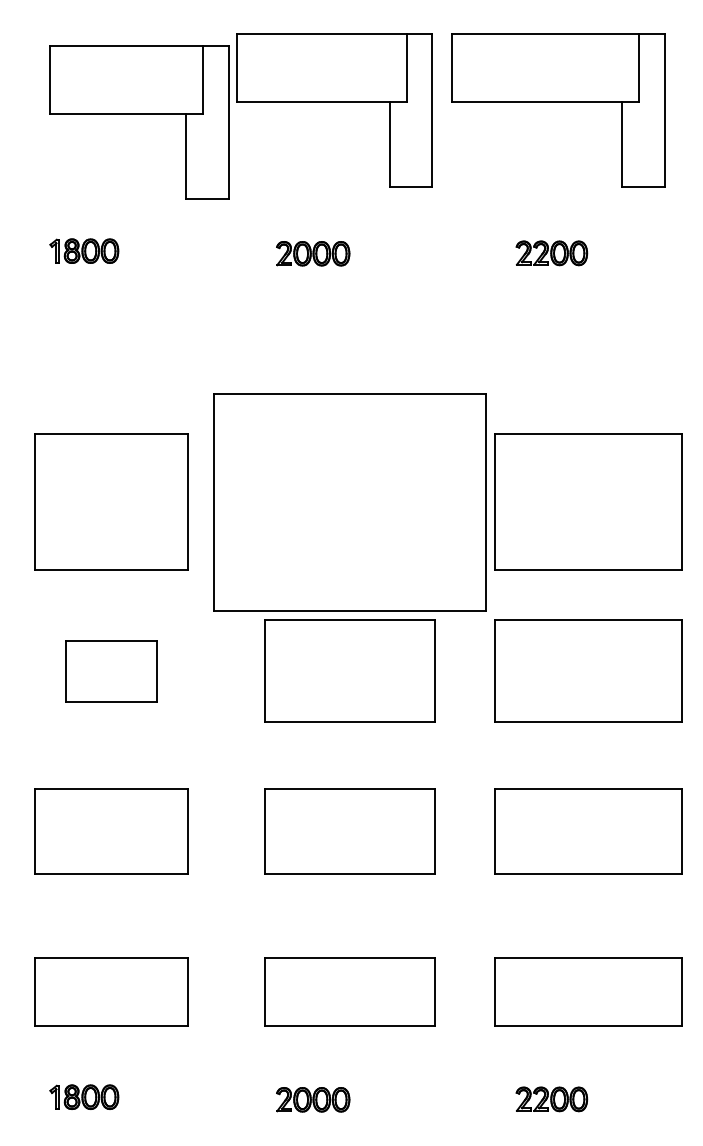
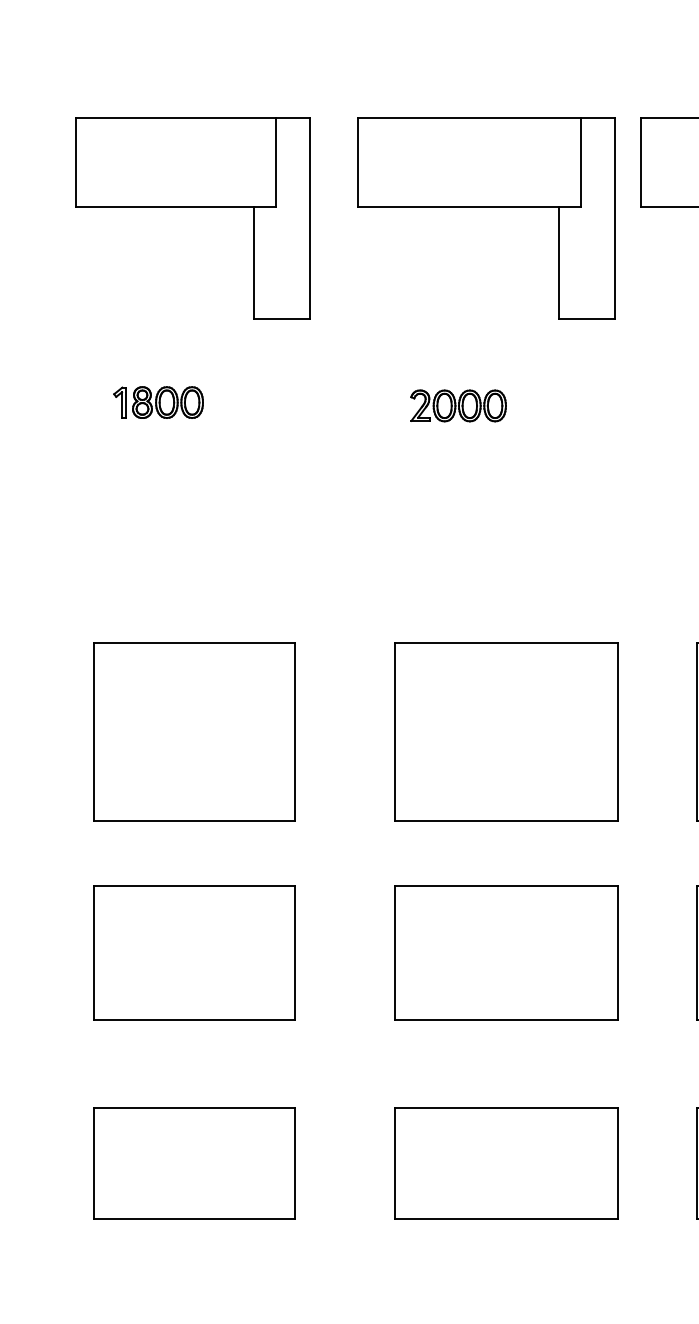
part: (139, 114) -> (192, 207), moved
part: (349, 501) -> (506, 730), size x0.62
part: (111, 670) -> (194, 952), size x1.67

